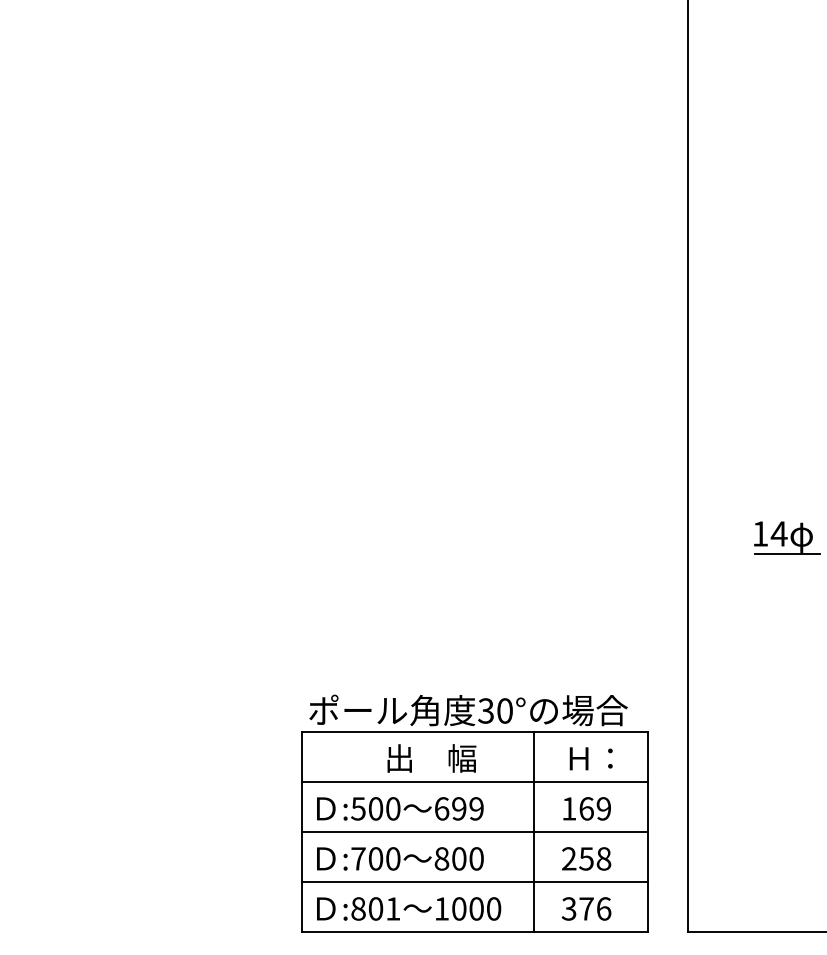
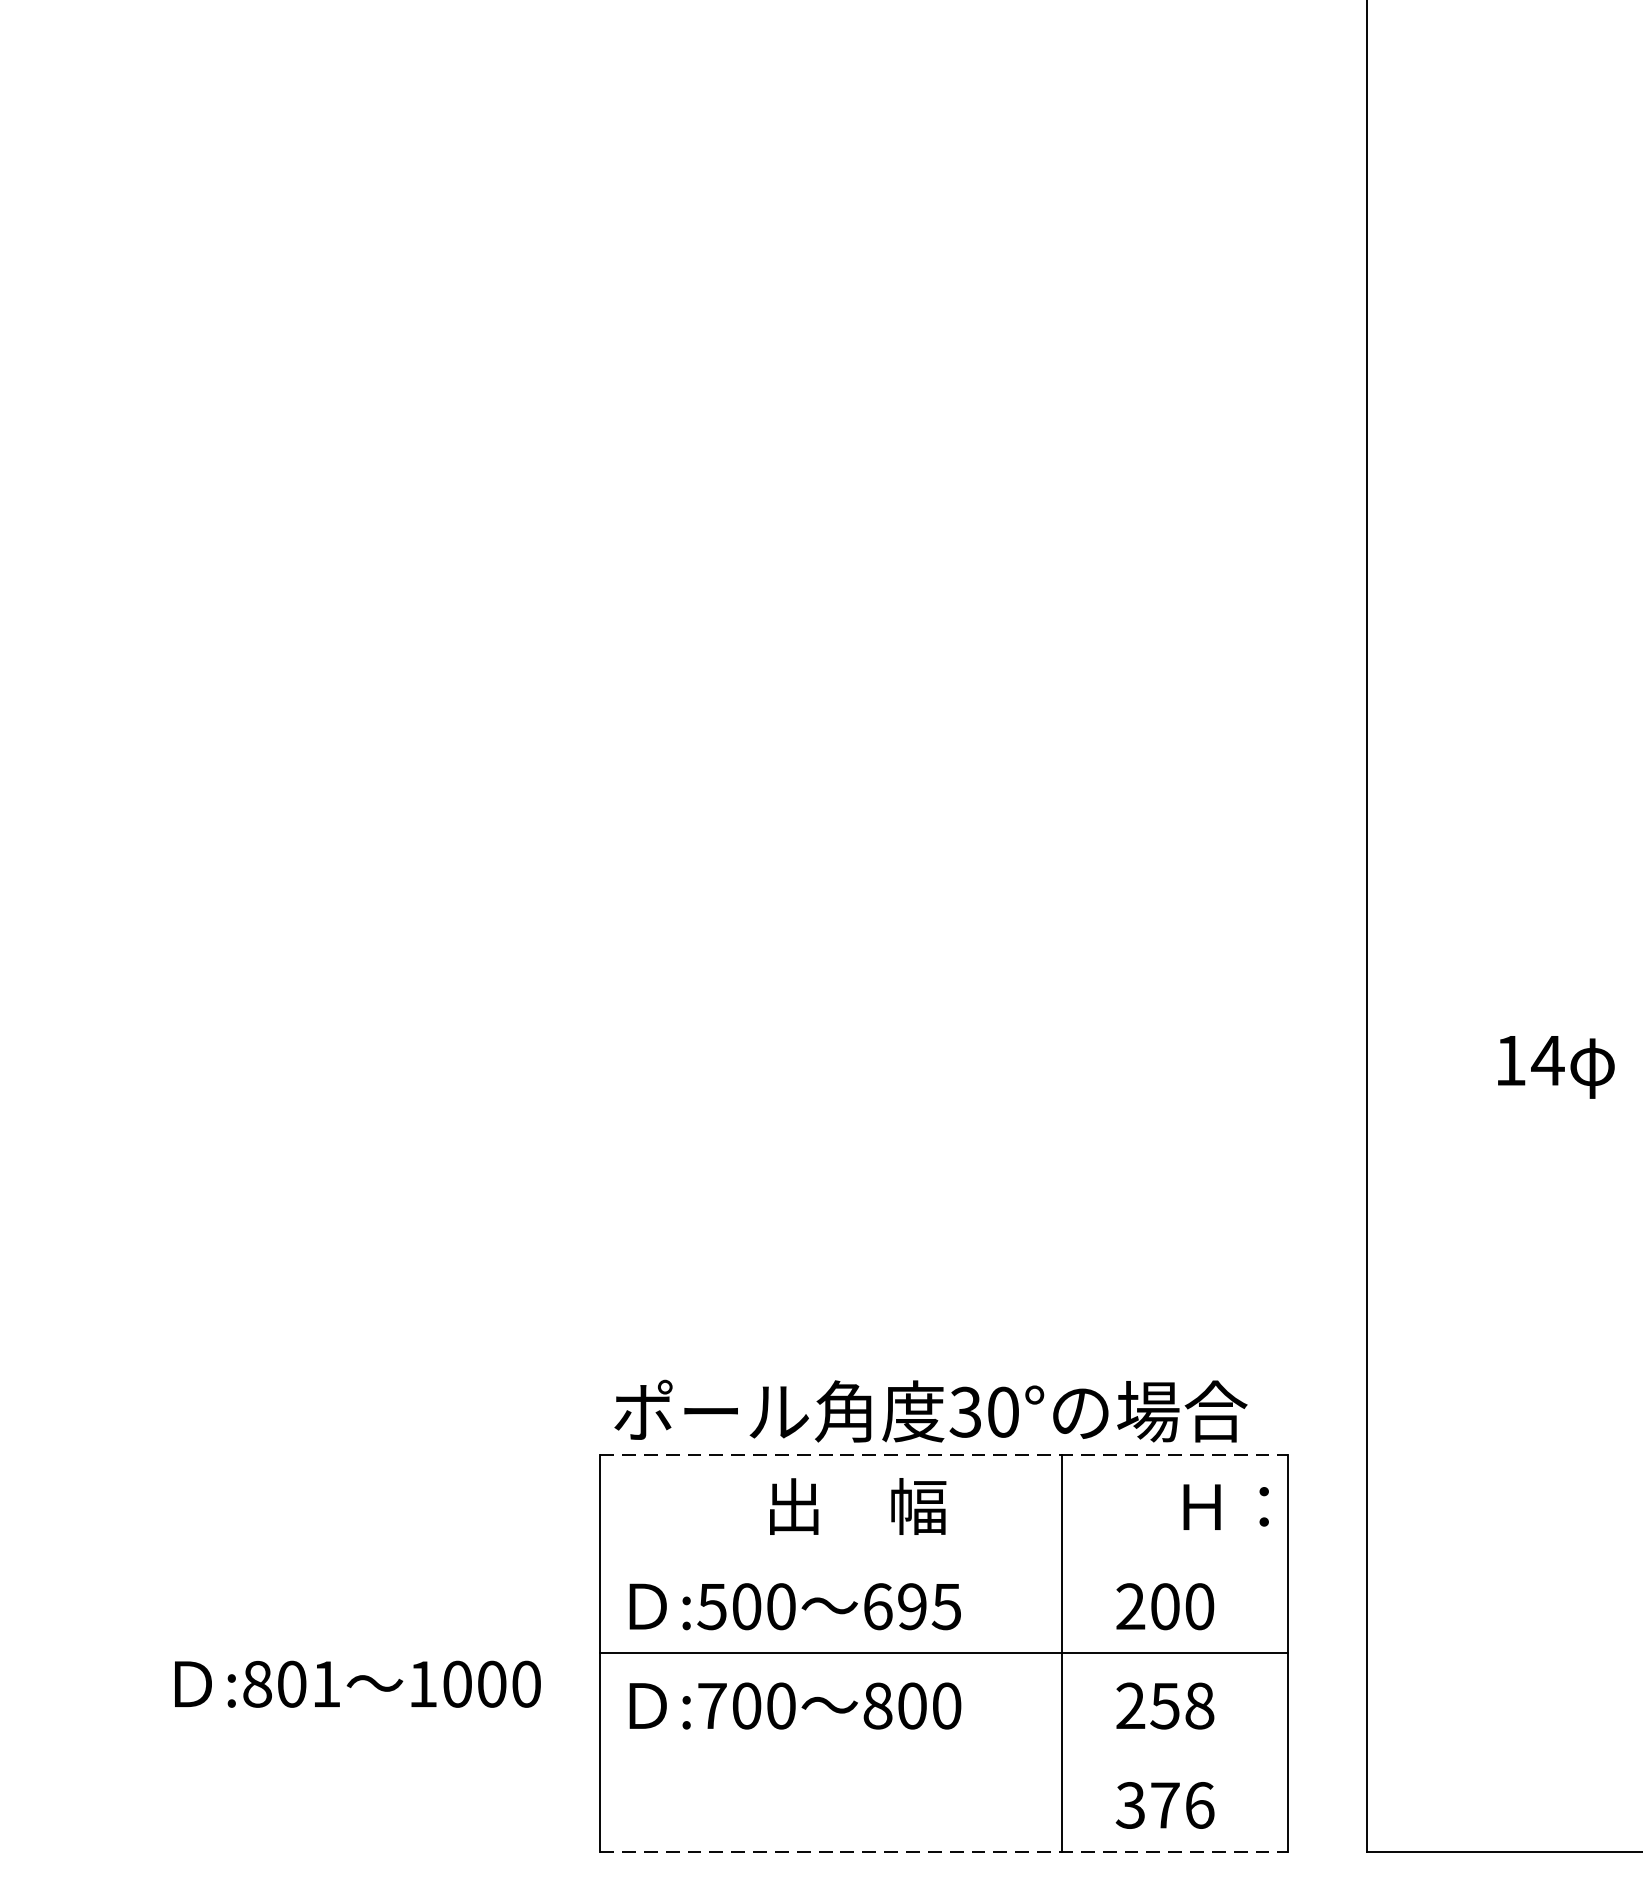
line: (787, 554) -> (1564, 1101), removed
line: (475, 732) -> (944, 1454), solid -> dashed
text: (590, 758) -> (1224, 1506), moved
line: (475, 782) -> (944, 1554), removed
text: (476, 808) -> (946, 1605), 699 -> 695
text: (586, 808) -> (1165, 1605), 169 -> 200
line: (475, 882) -> (944, 1752), removed
text: (409, 908) -> (358, 1683), moved
line: (475, 932) -> (944, 1852), solid -> dashed

